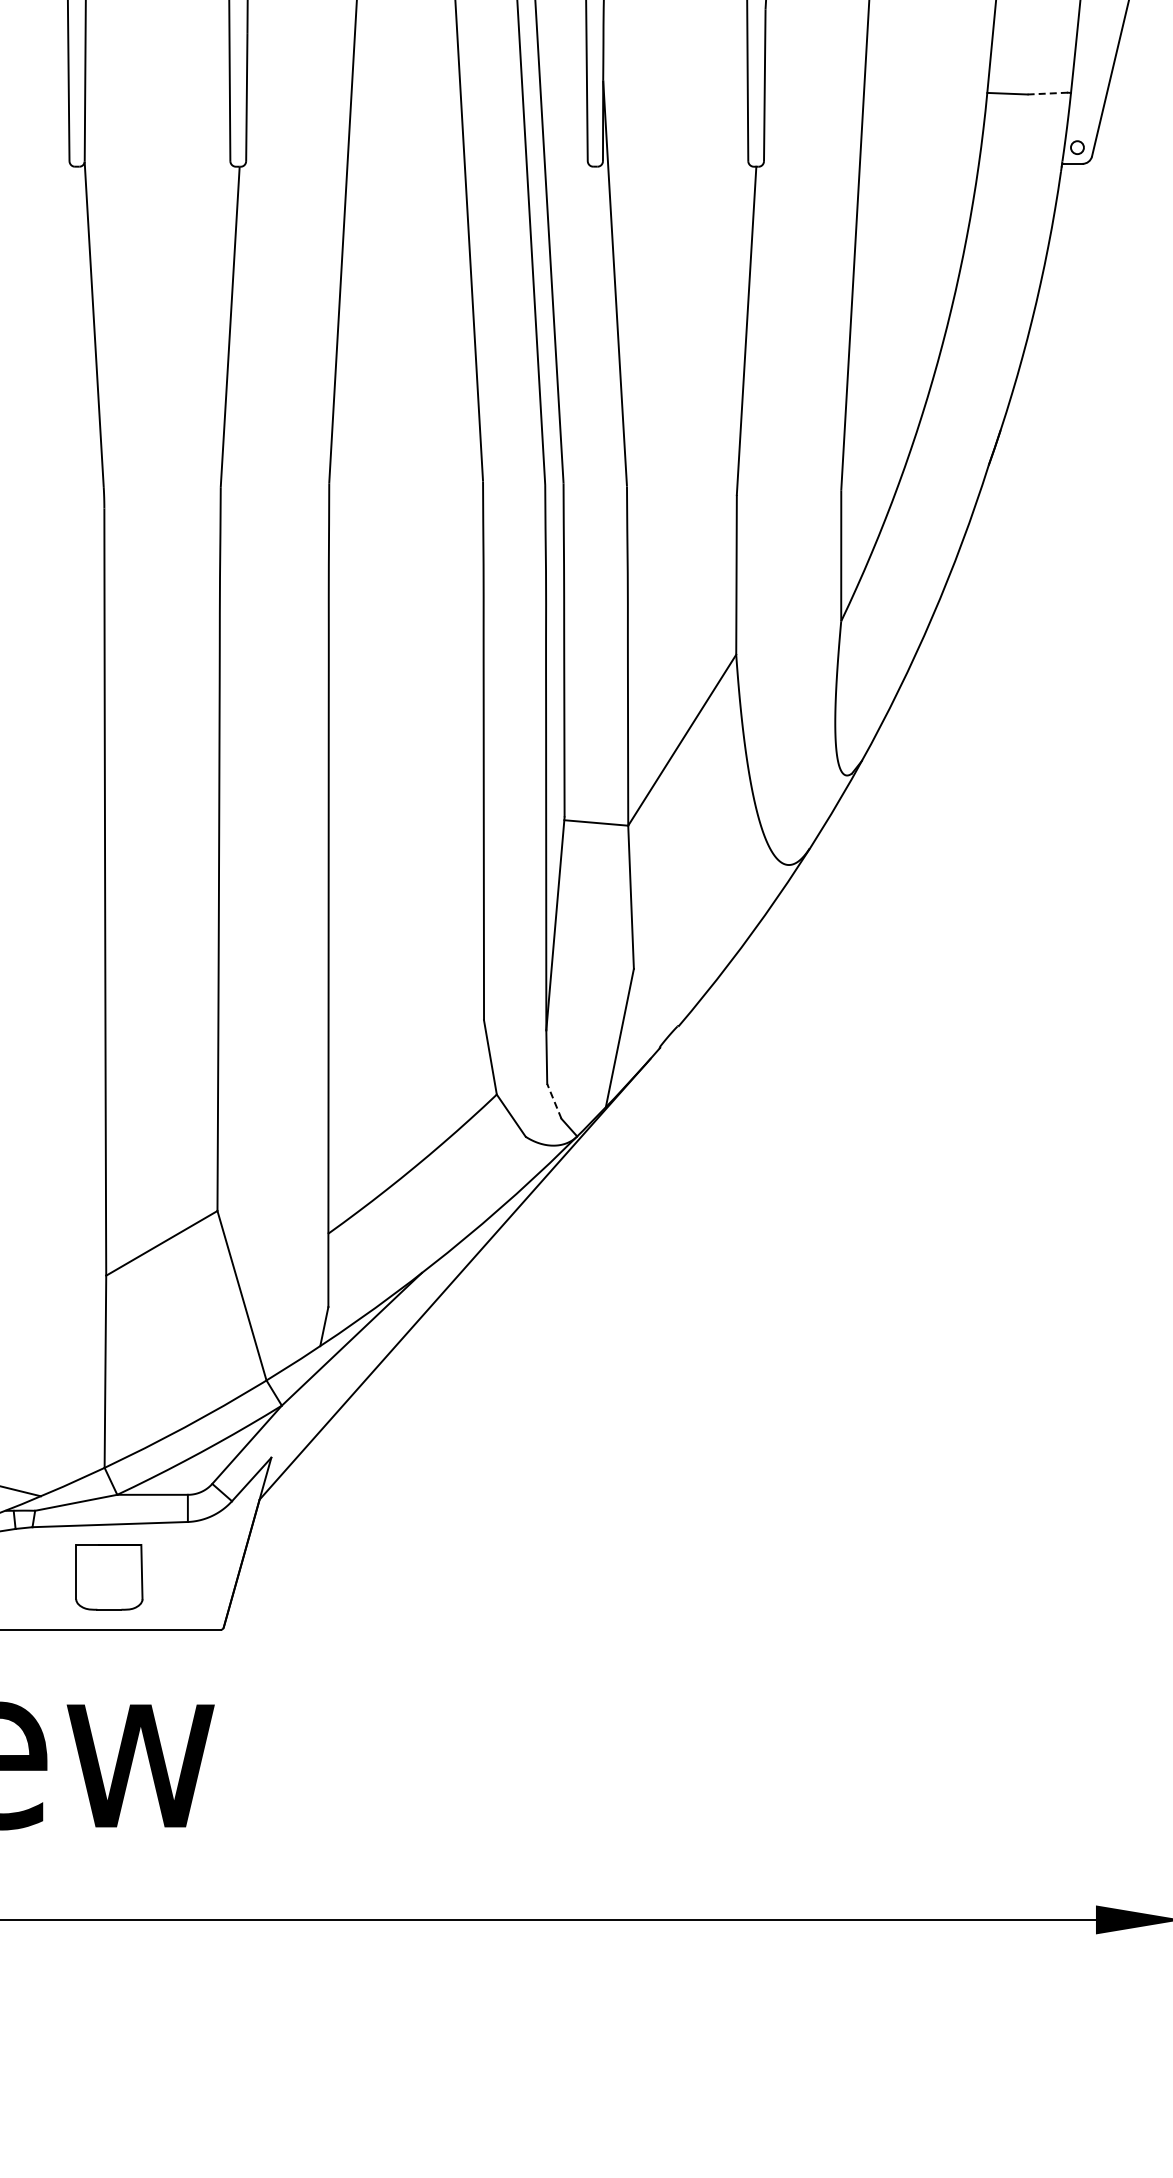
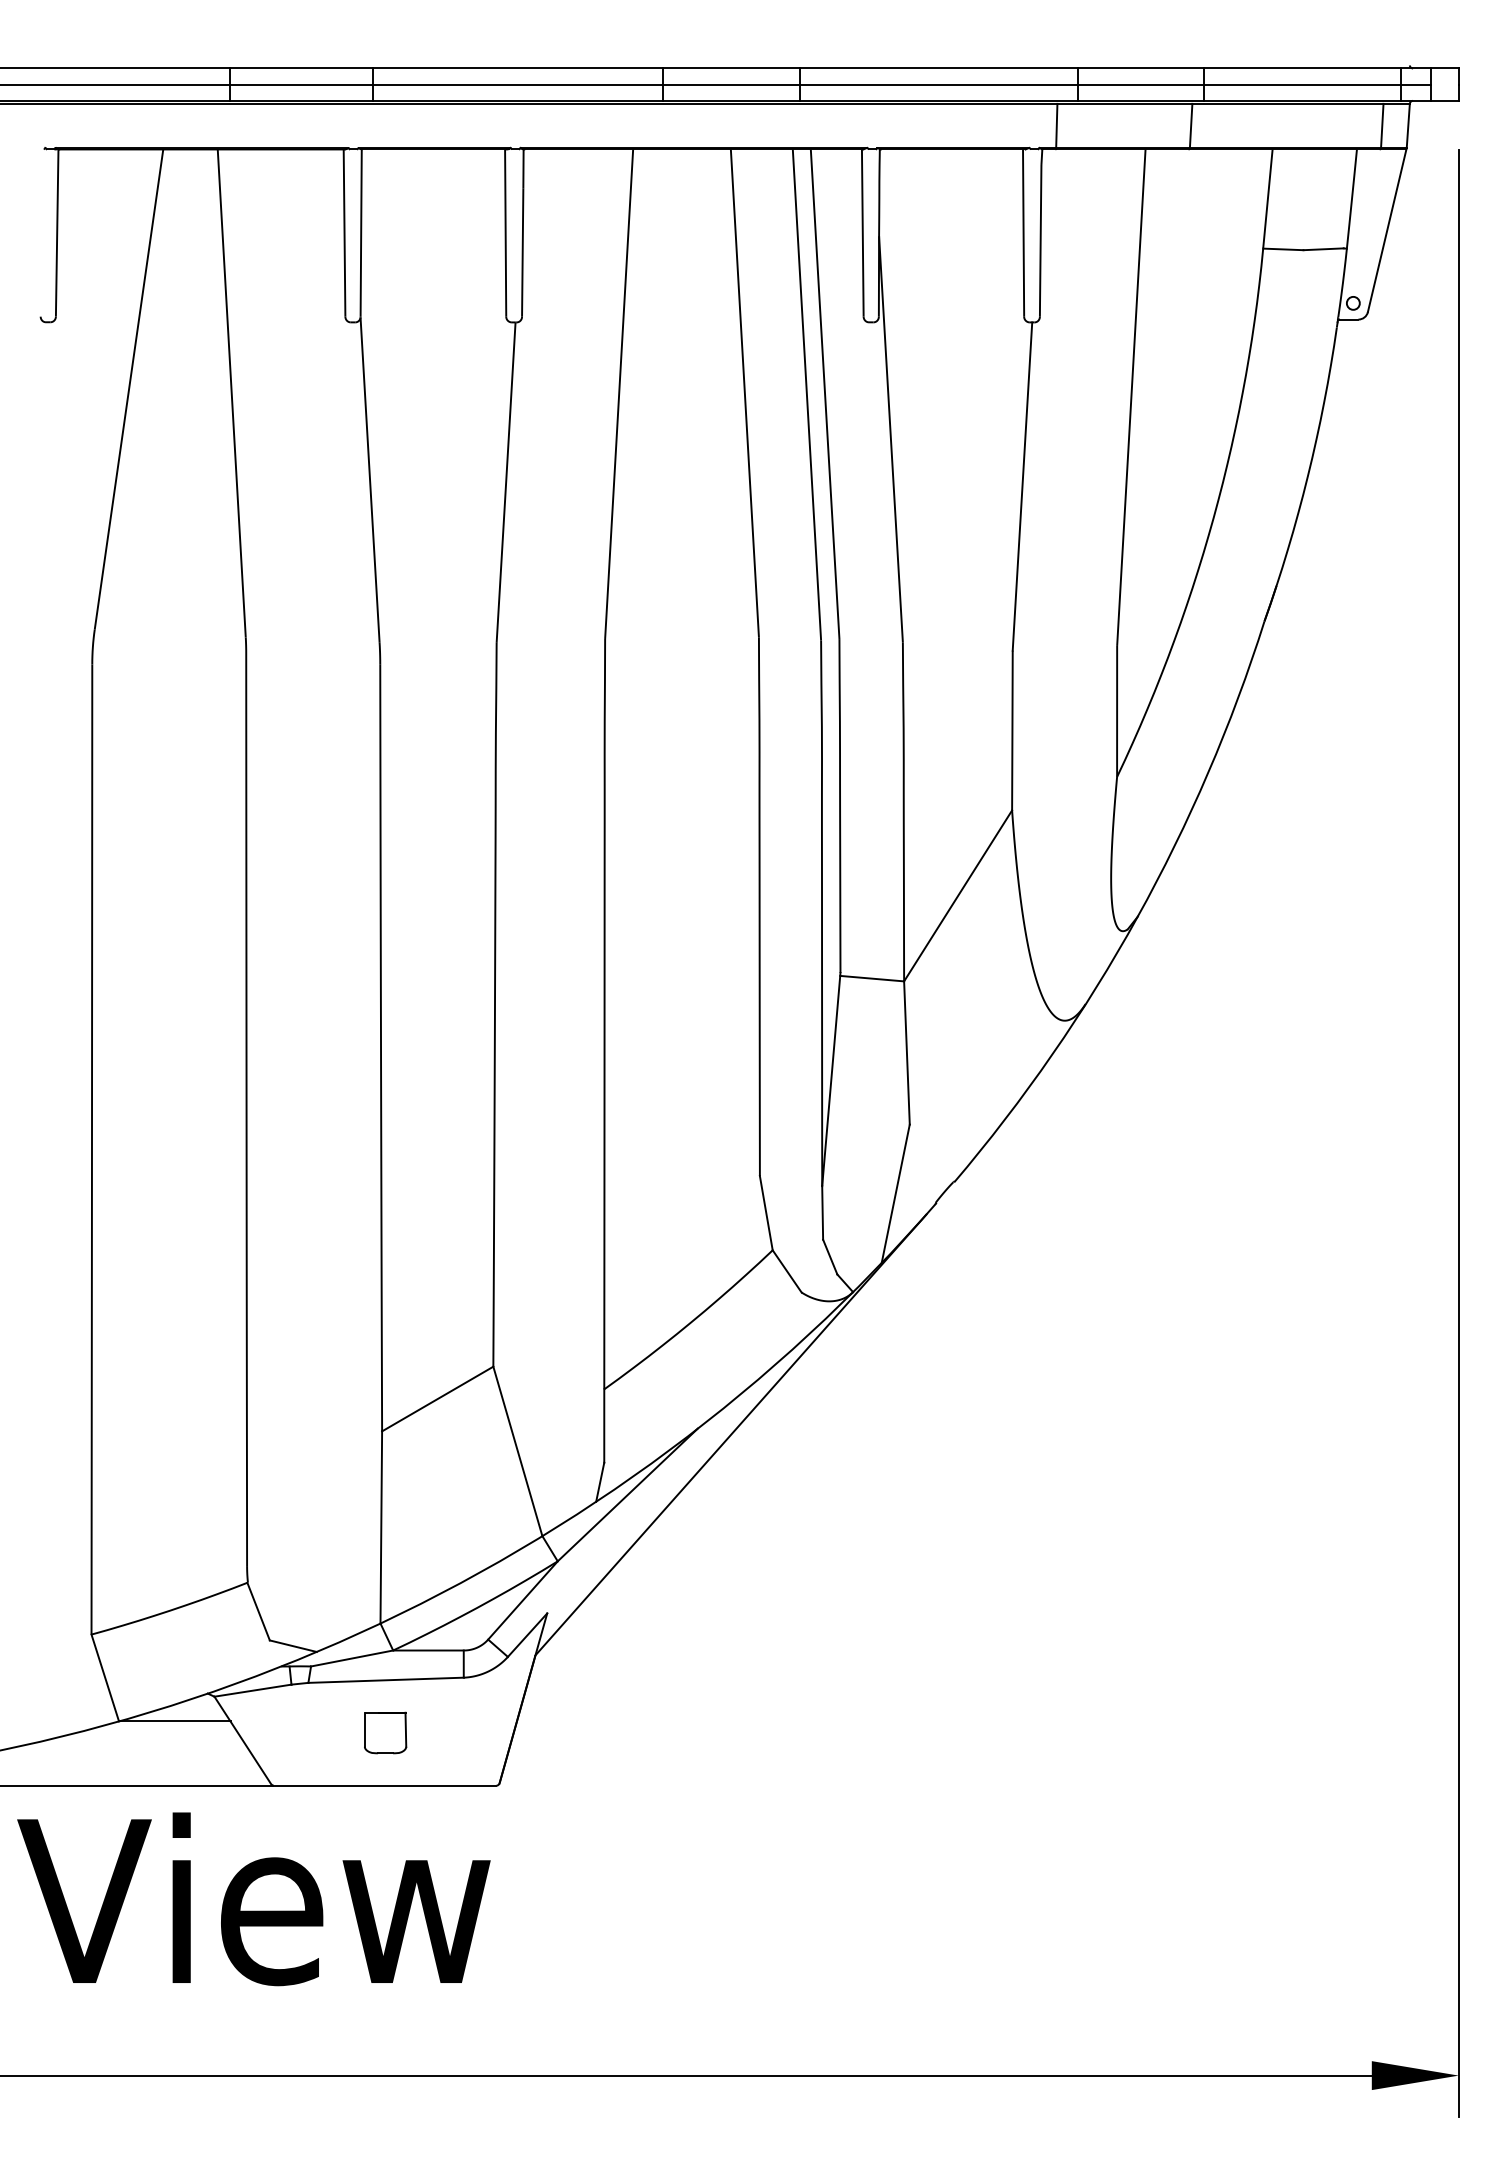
line: (1047, 93) -> (1323, 249), dashed -> solid
line: (554, 1101) -> (830, 1257), dashed -> solid
part: (109, 1576) -> (385, 1732), size x0.62

